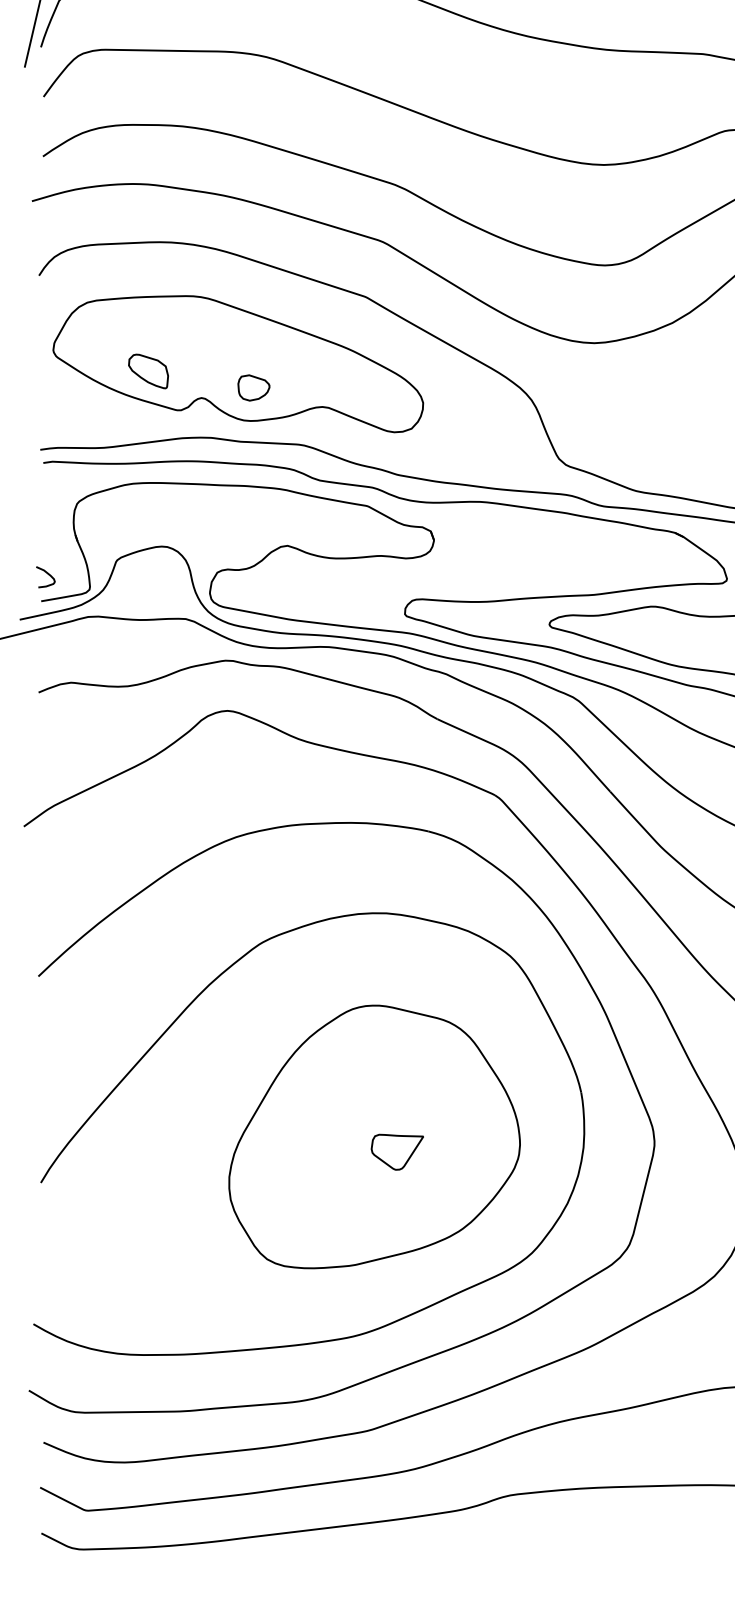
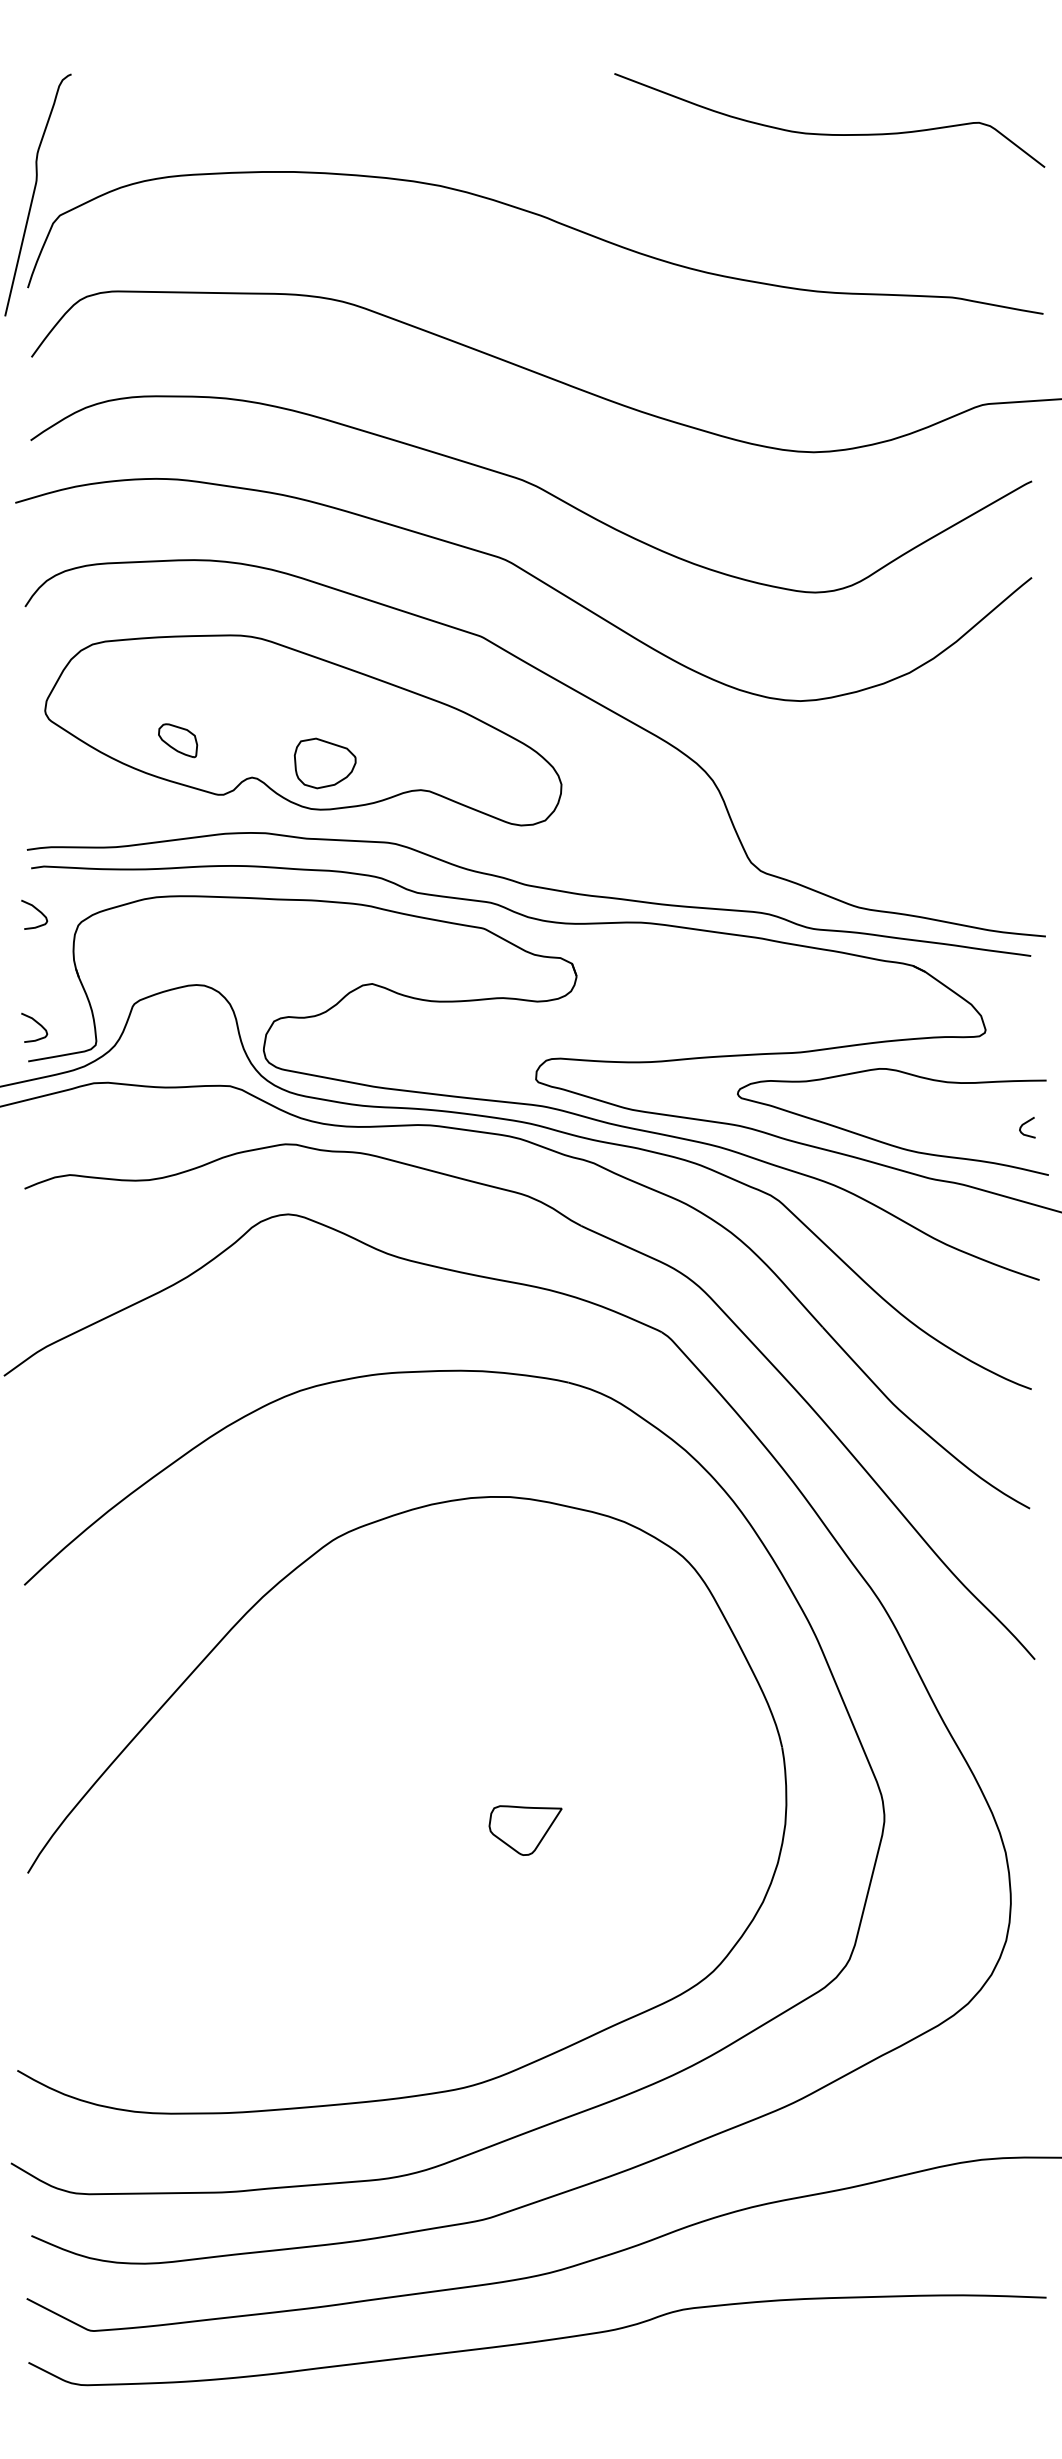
part: (148, 371) -> (177, 740), size x0.7
part: (253, 387) -> (324, 763), size x1.4
curve: (47, 493) -> (37, 910), added
part: (374, 1137) -> (493, 1809), removed

